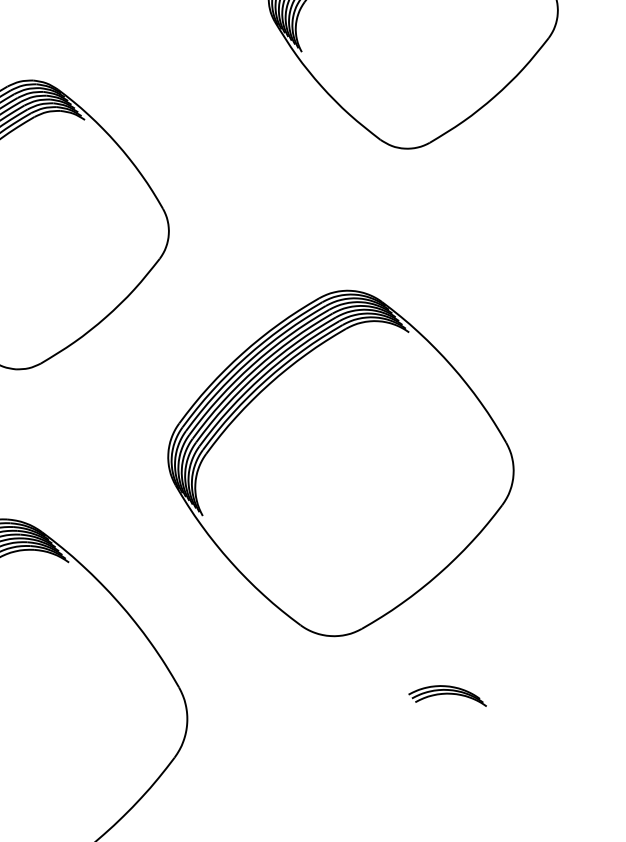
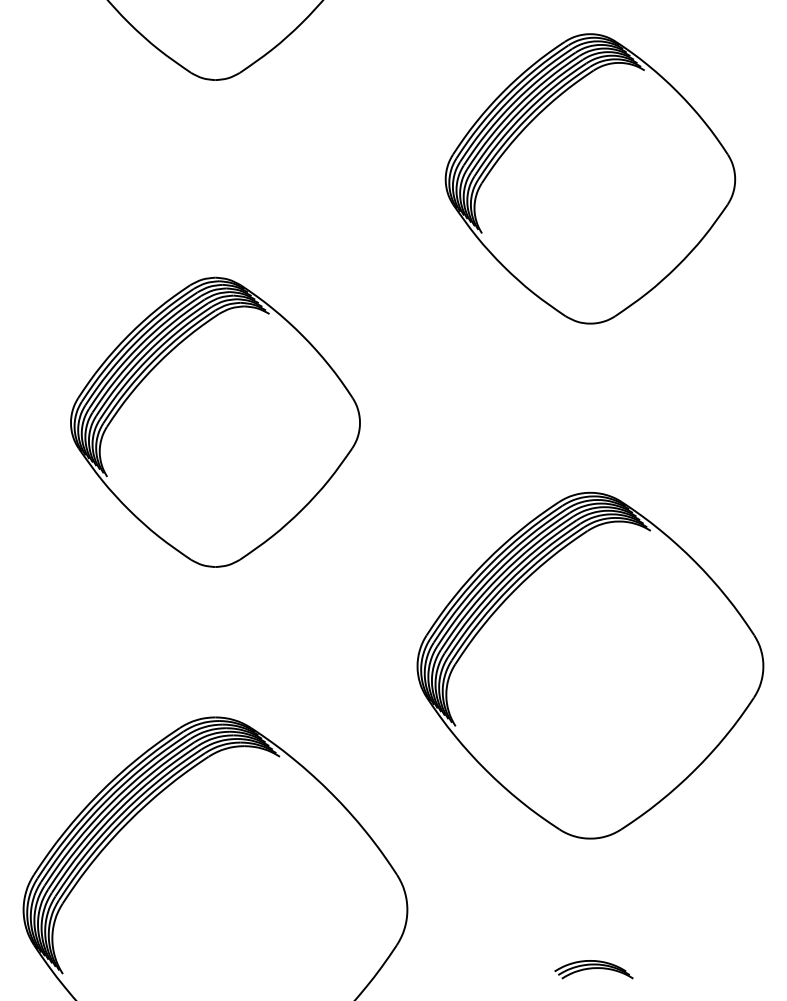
part: (341, 463) -> (590, 665), moved
part: (447, 694) -> (593, 969), moved

